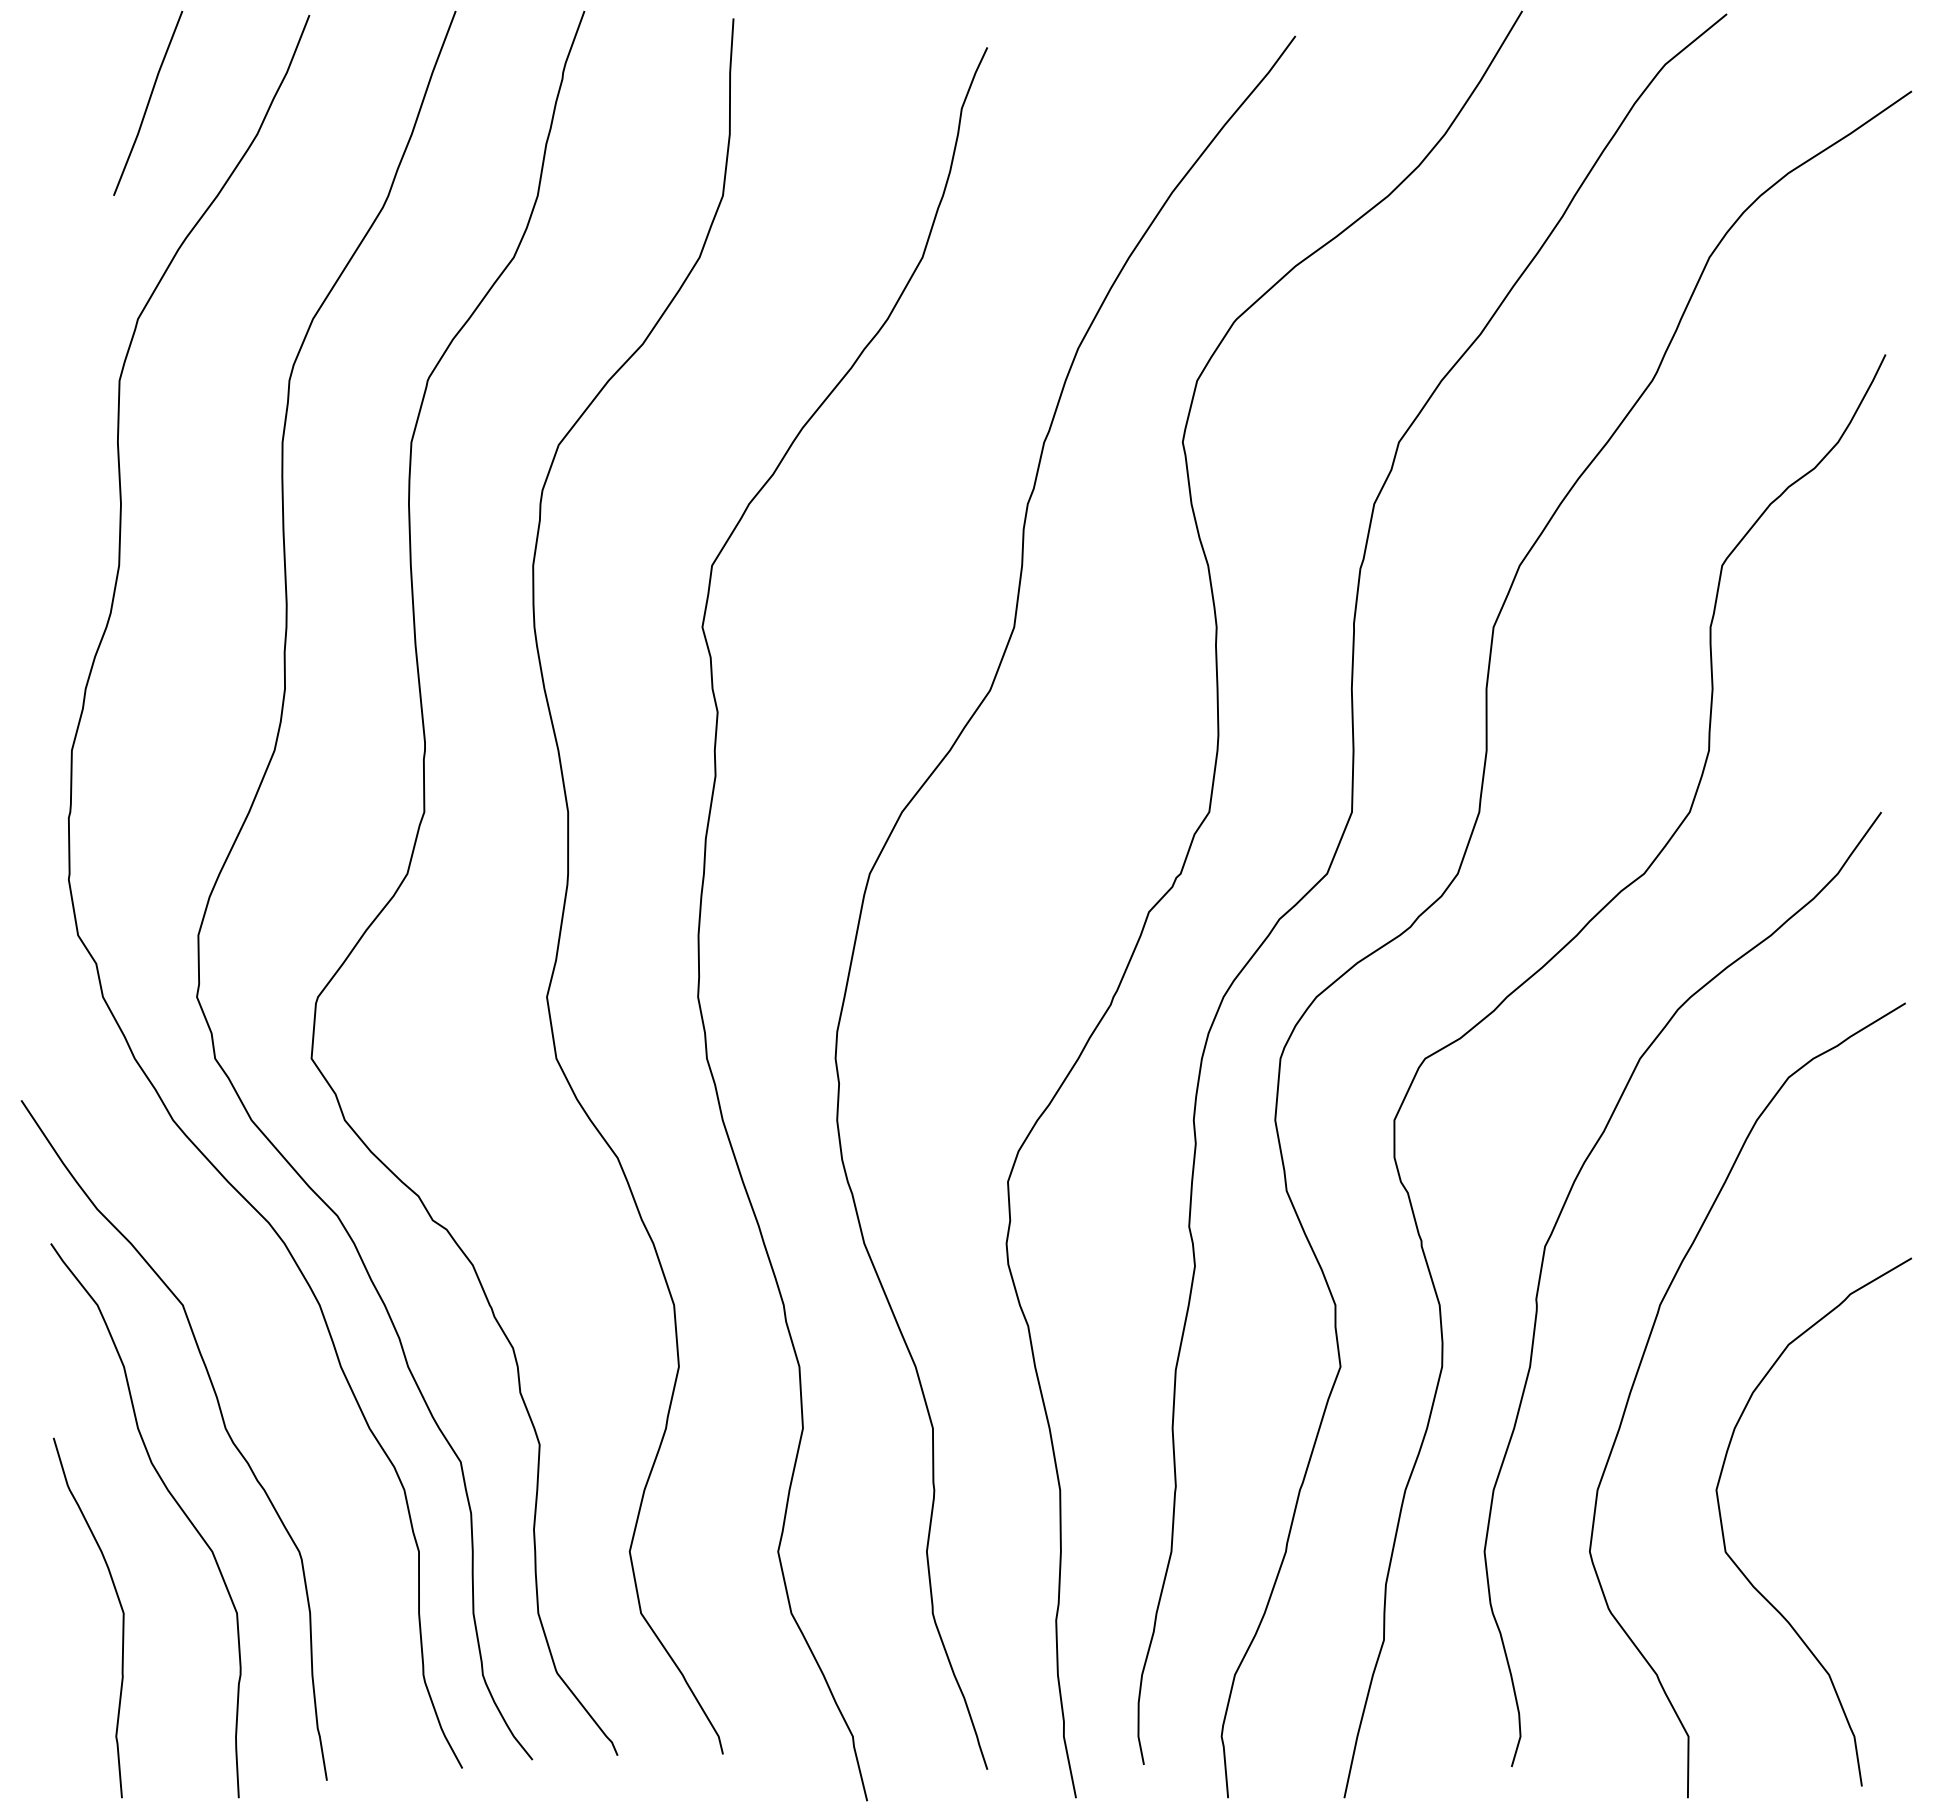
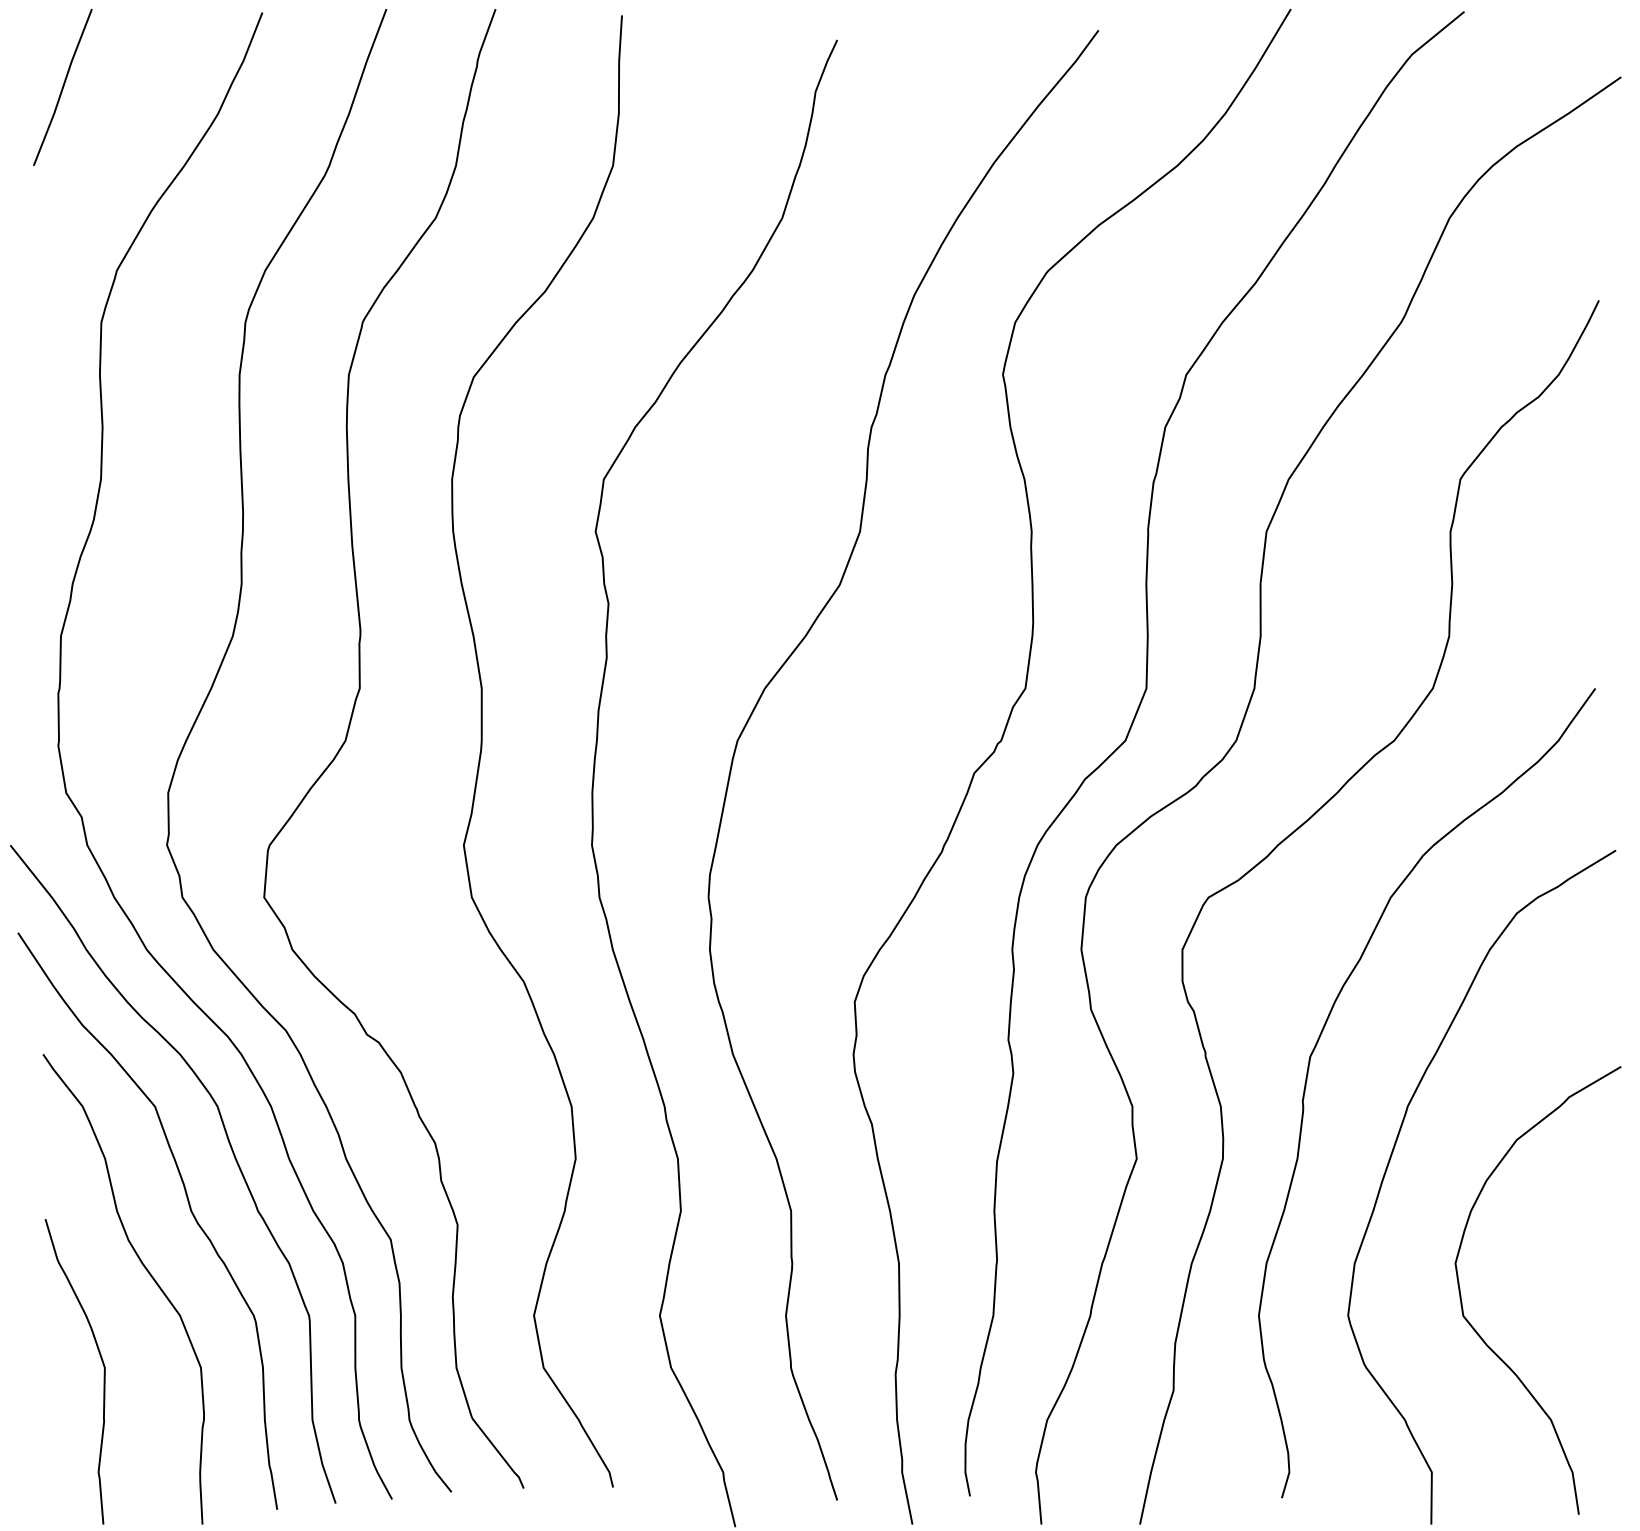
line: (148, 102) -> (63, 86), moved
curve: (273, 1358) -> (231, 1151), added

